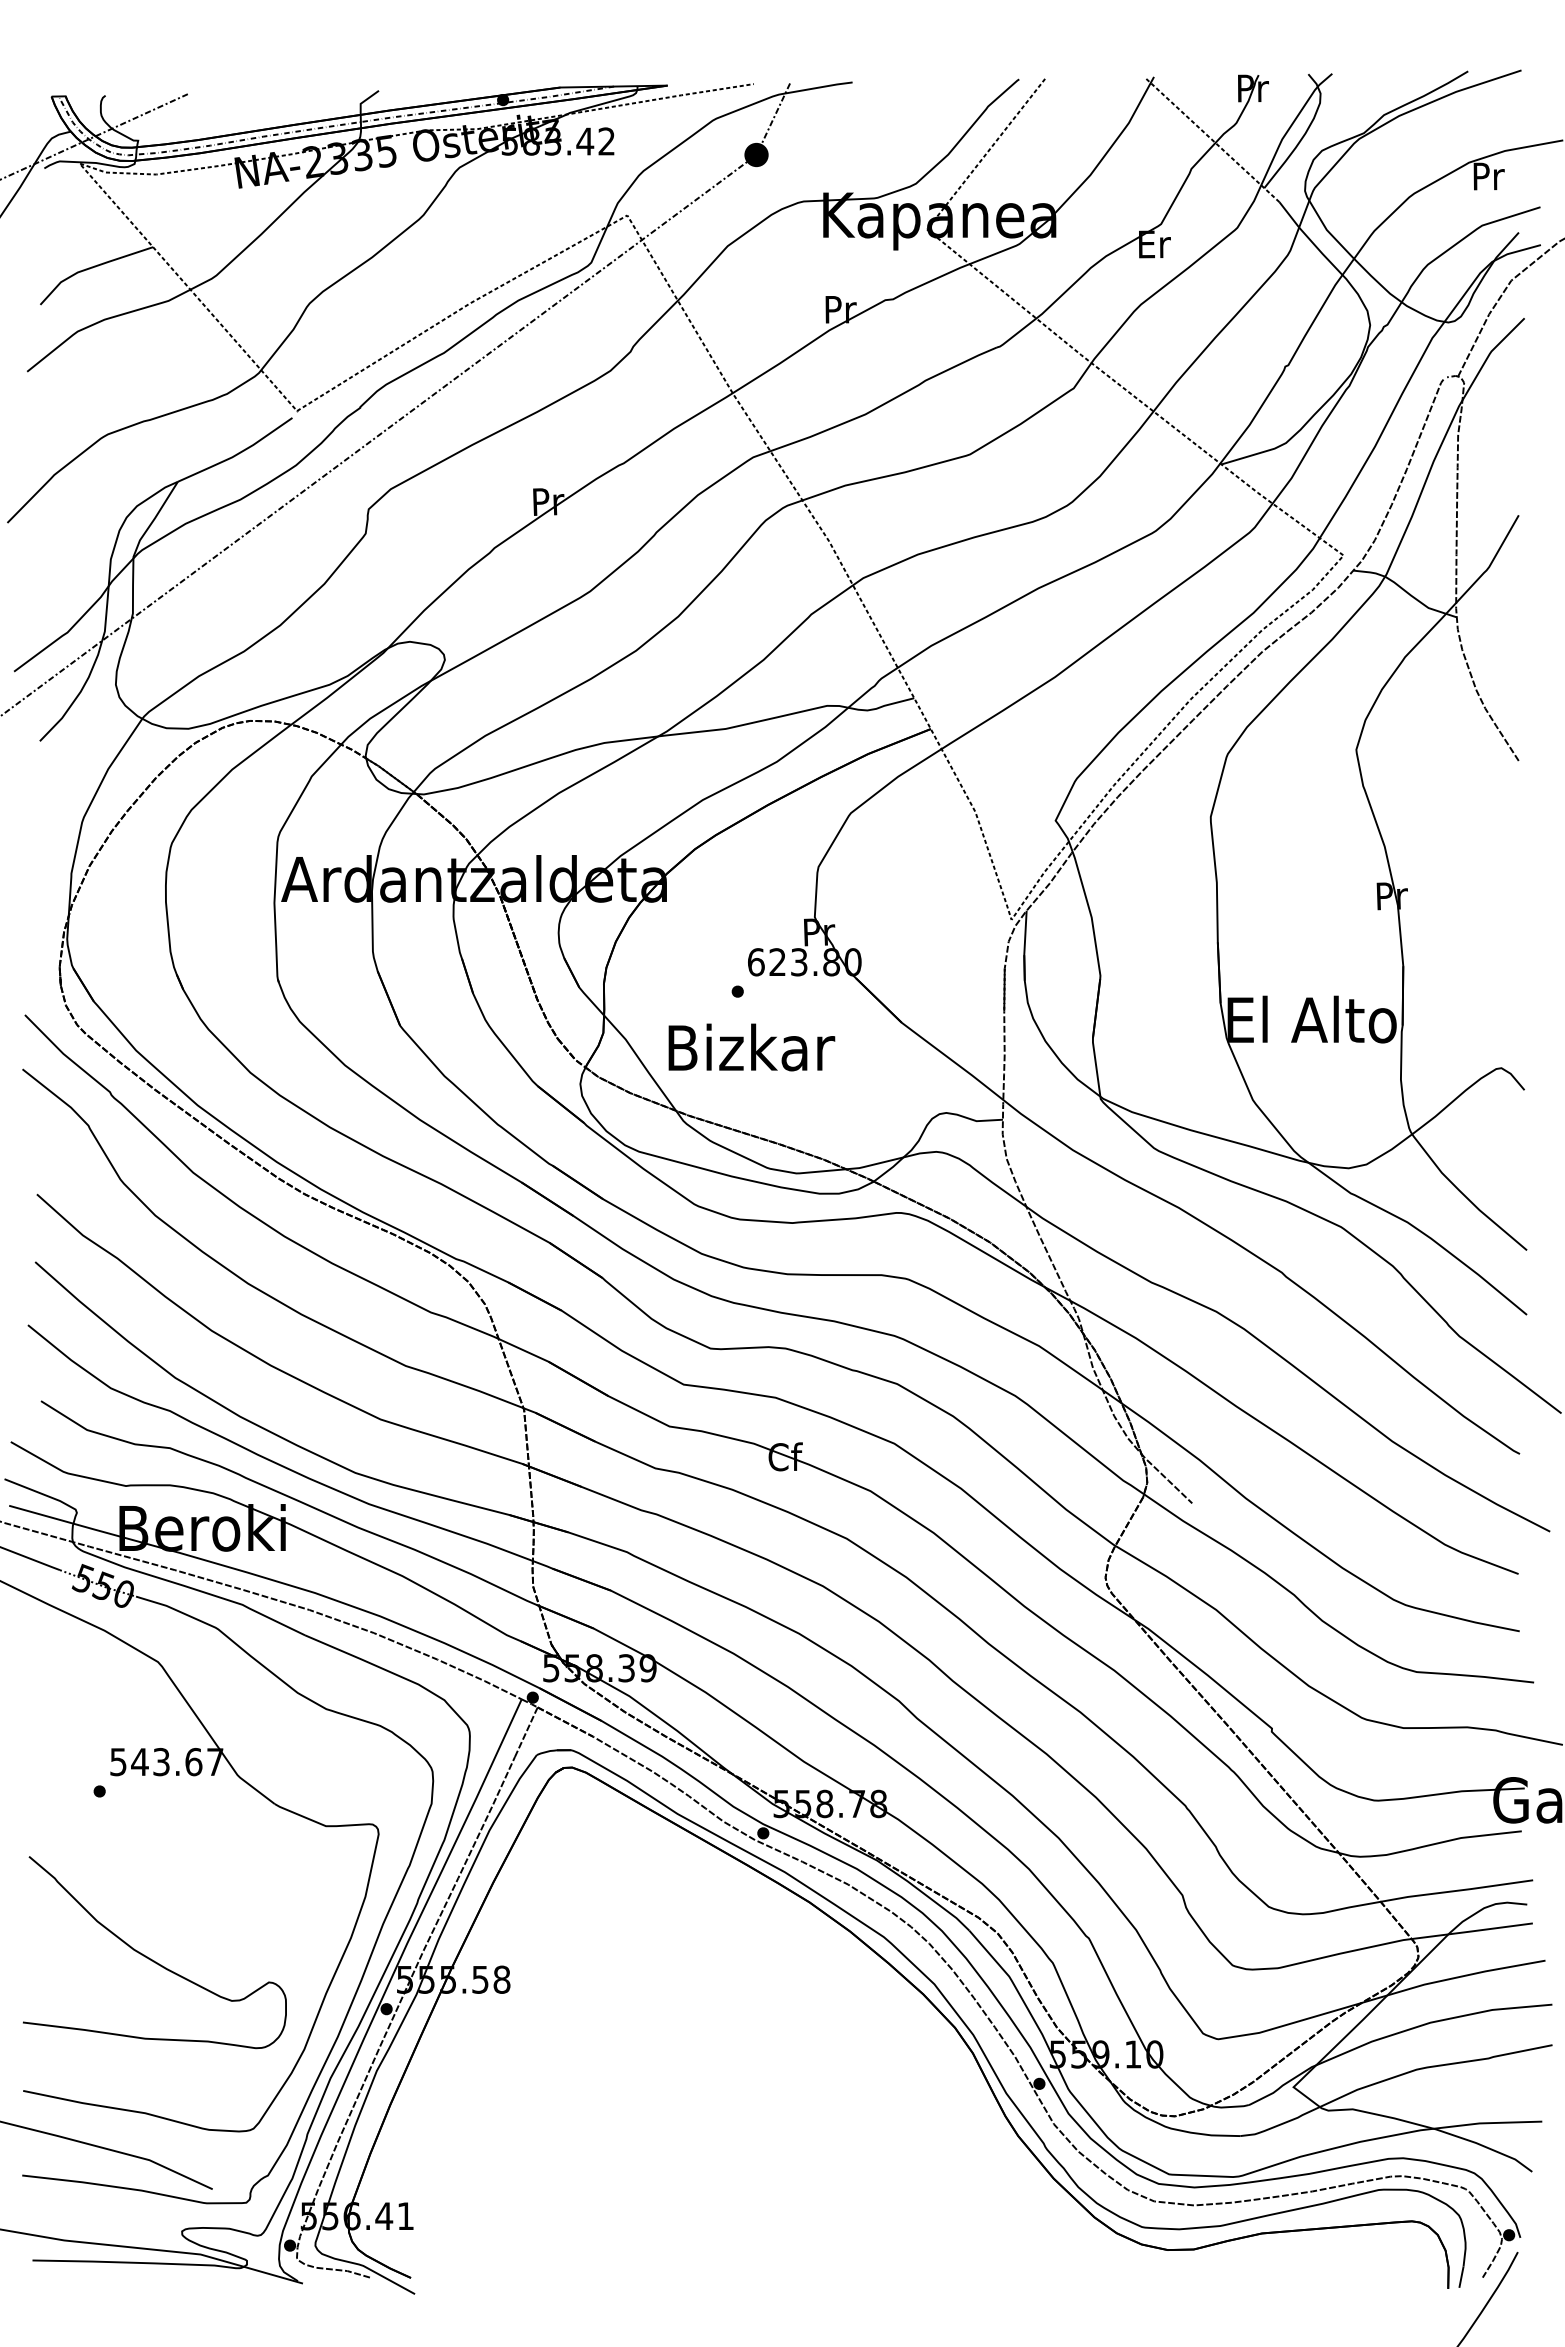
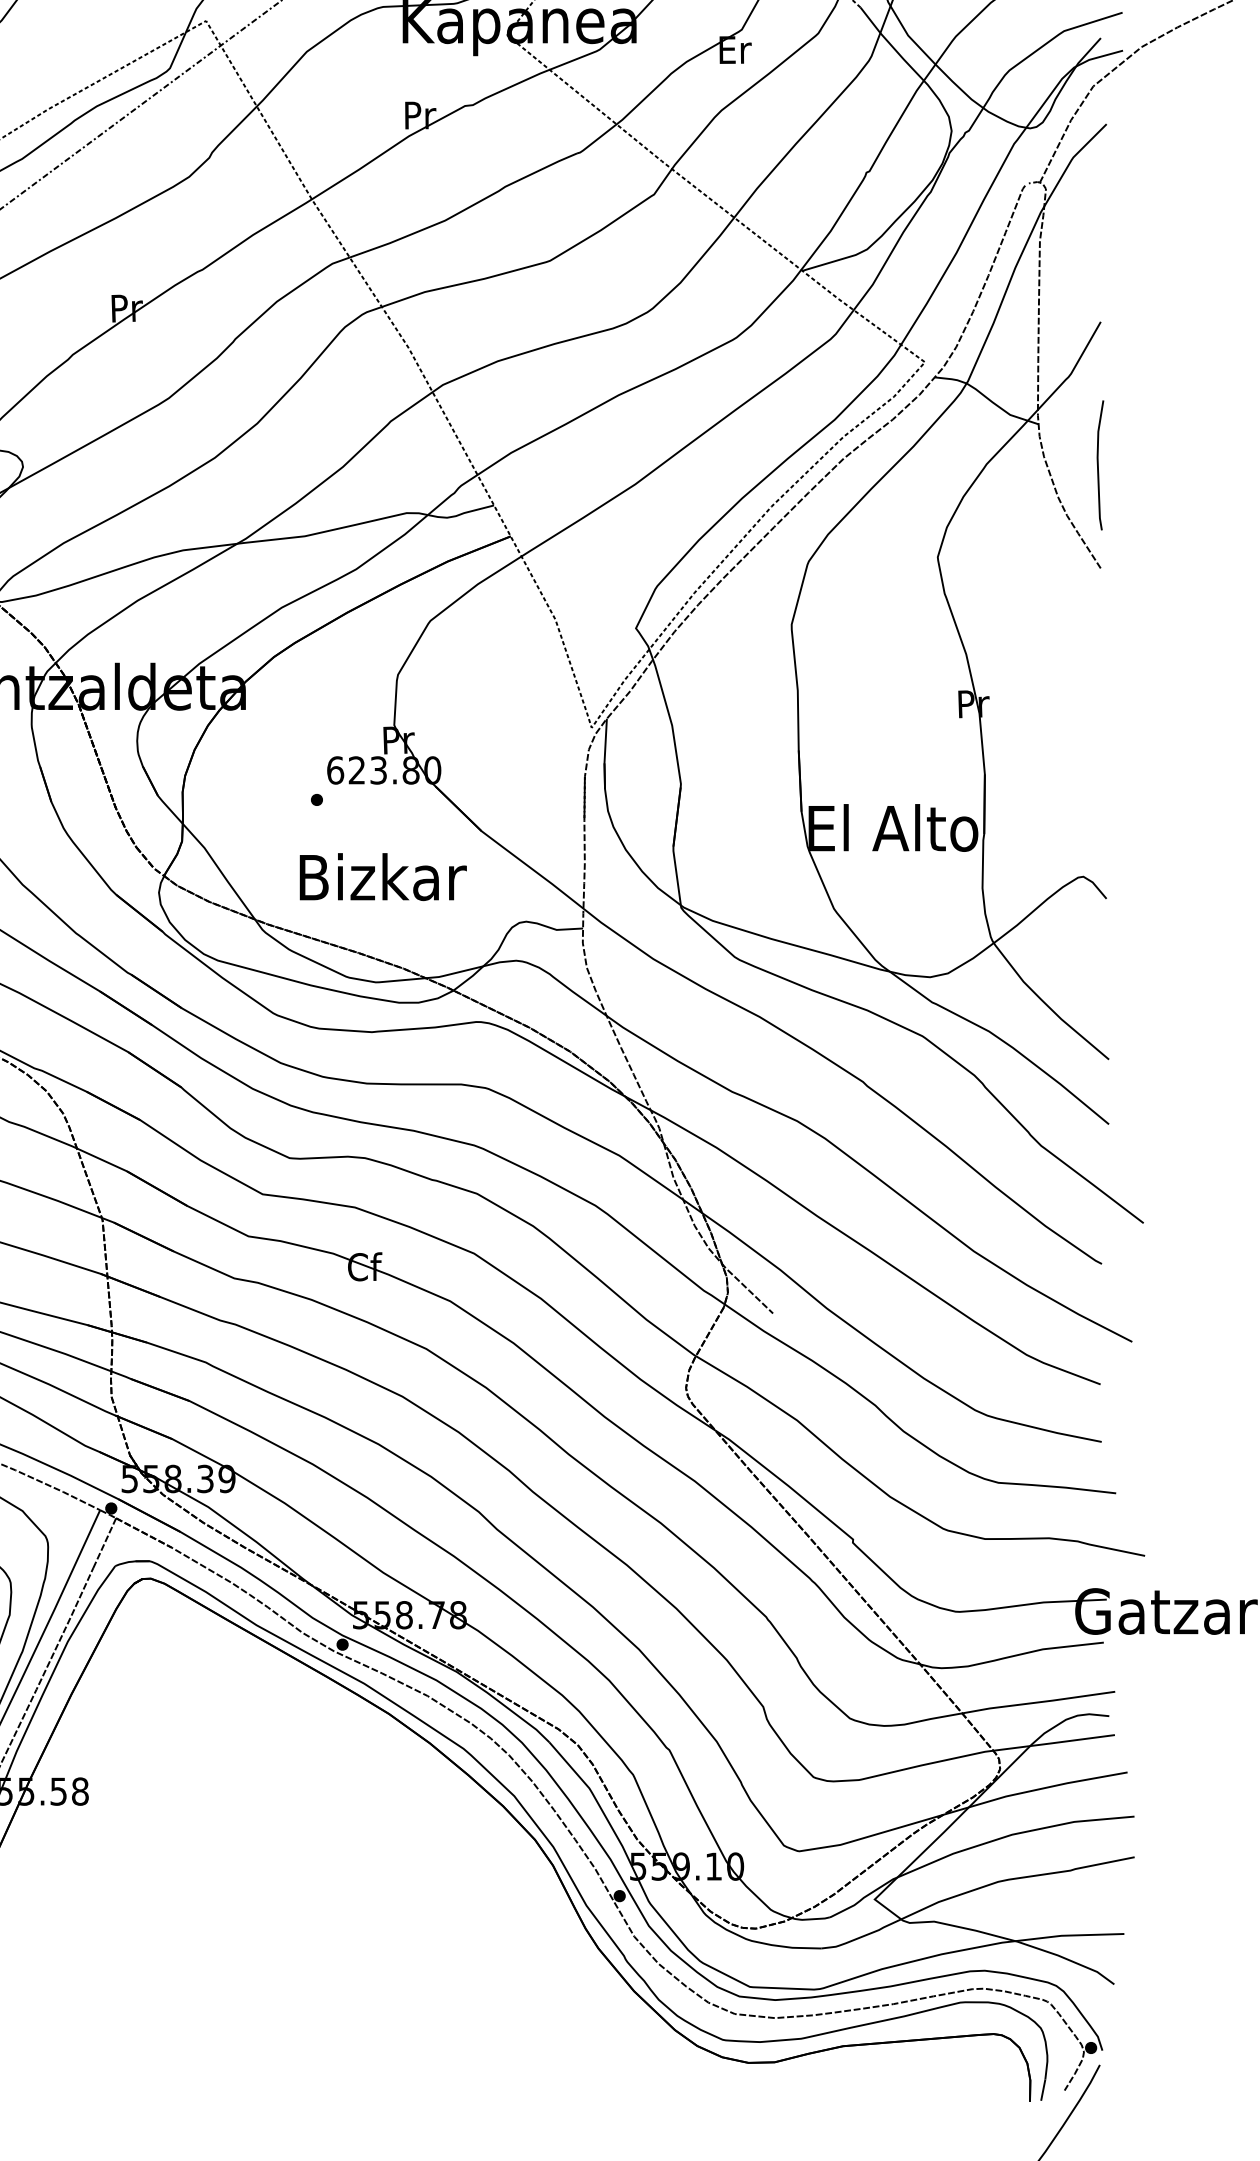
line: (1516, 658) -> (1098, 465), added
text: (751, 1047) -> (382, 877), moved

